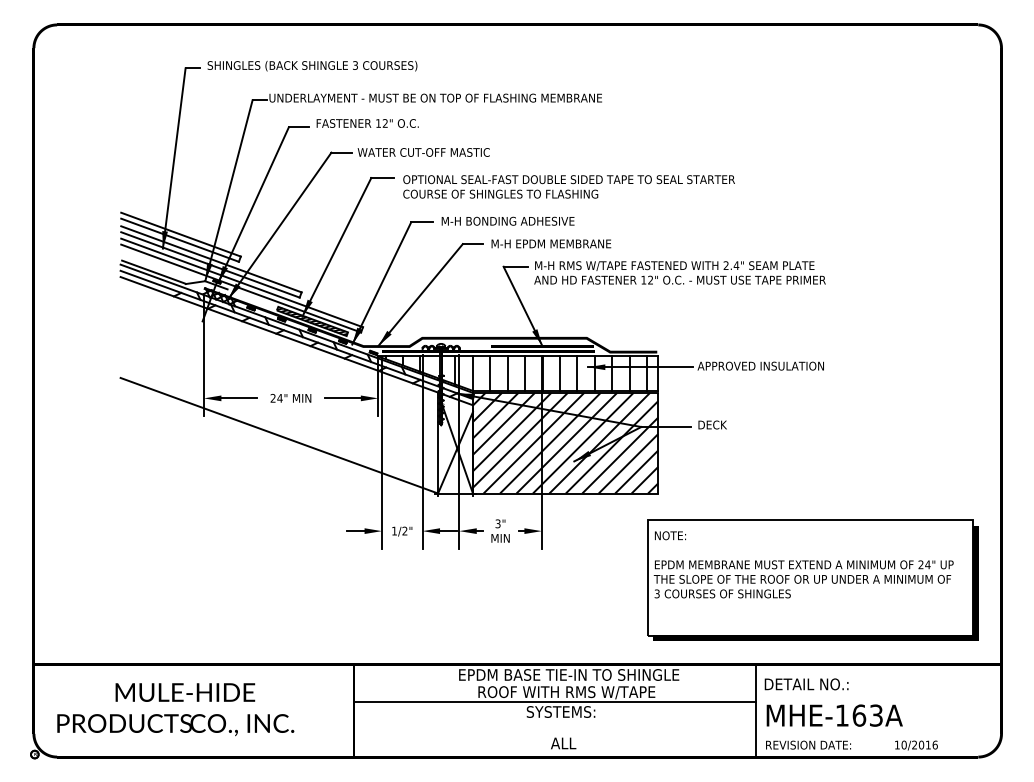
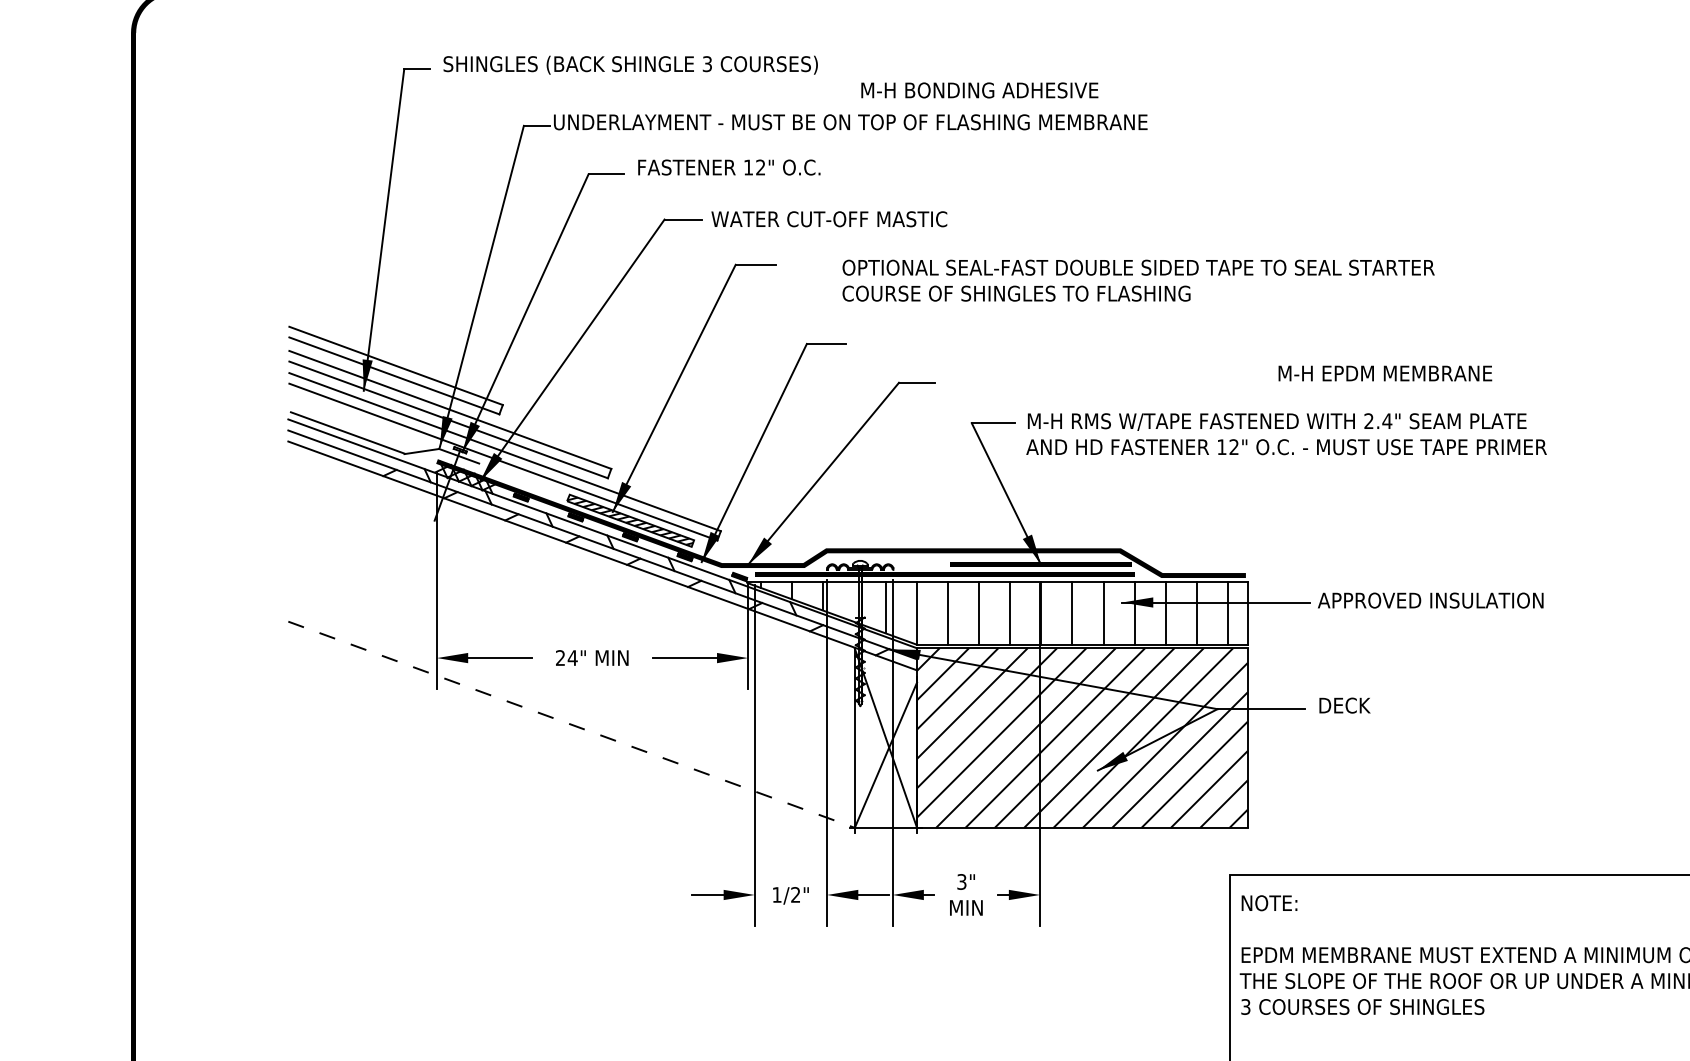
text: (568, 186) -> (1137, 279), moved
text: (507, 220) -> (978, 89), moved
text: (551, 243) -> (1385, 372), moved
line: (279, 435) -> (571, 724), solid -> dashed

